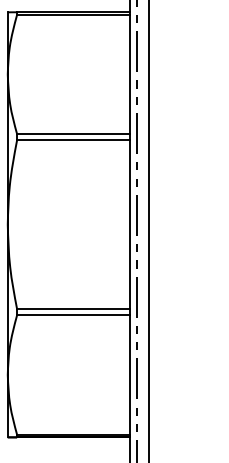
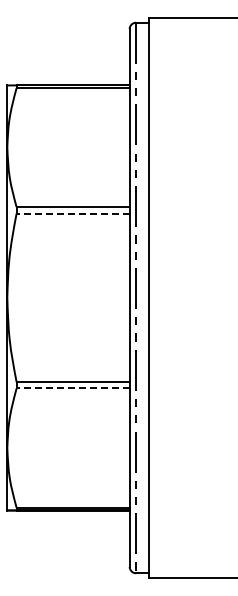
line: (73, 140) -> (73, 213), solid -> dashed
line: (73, 315) -> (73, 388), solid -> dashed

